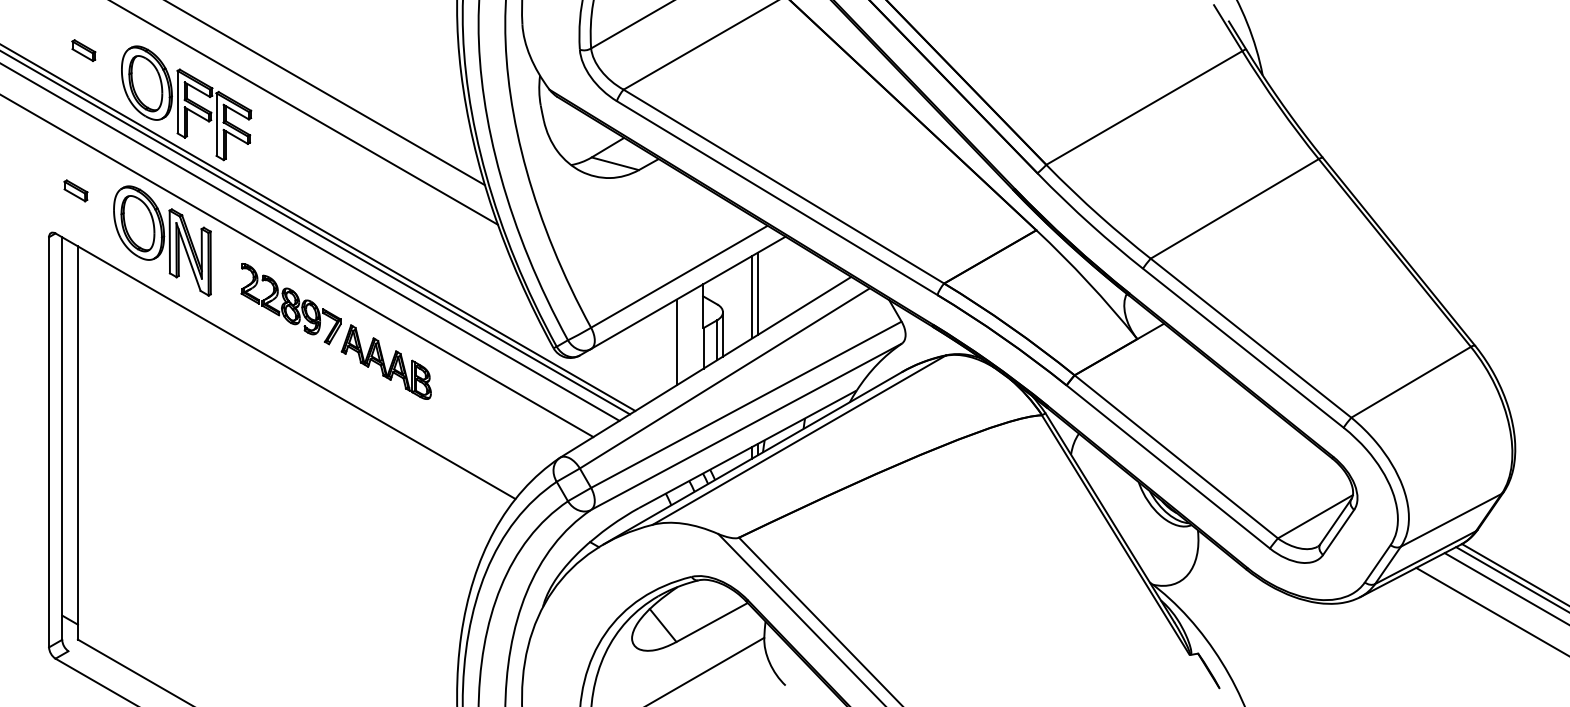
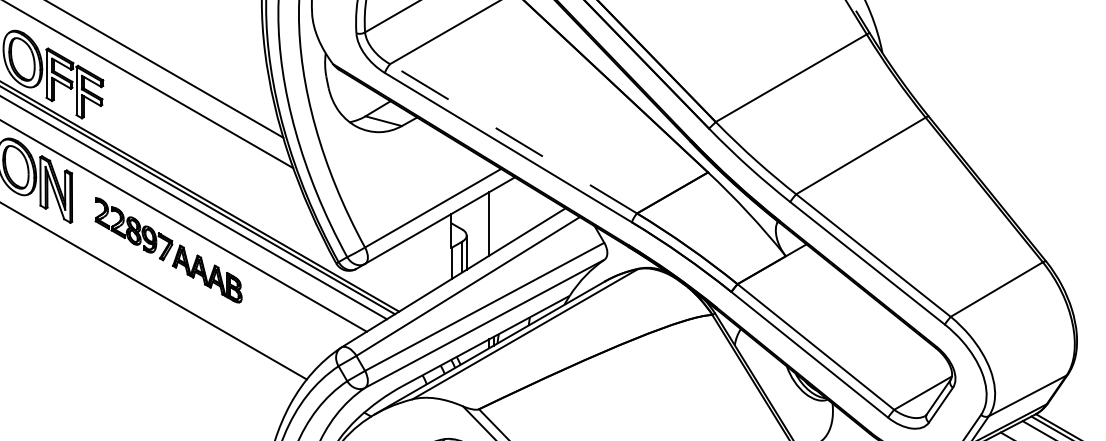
line: (783, 186) -> (513, 138), solid -> dashed
line: (757, 293) -> (493, 221), removed
line: (676, 342) -> (430, 258), removed

